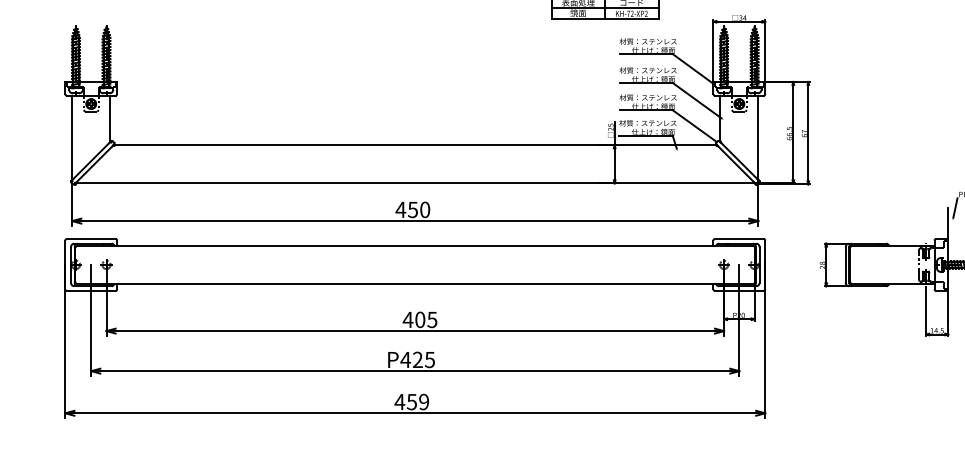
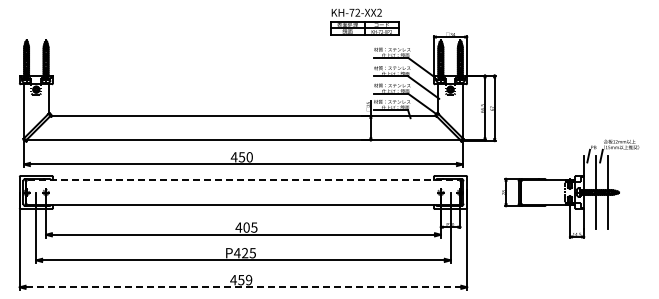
line: (415, 246) -> (243, 180), solid -> dashed
line: (415, 413) -> (243, 287), solid -> dashed

